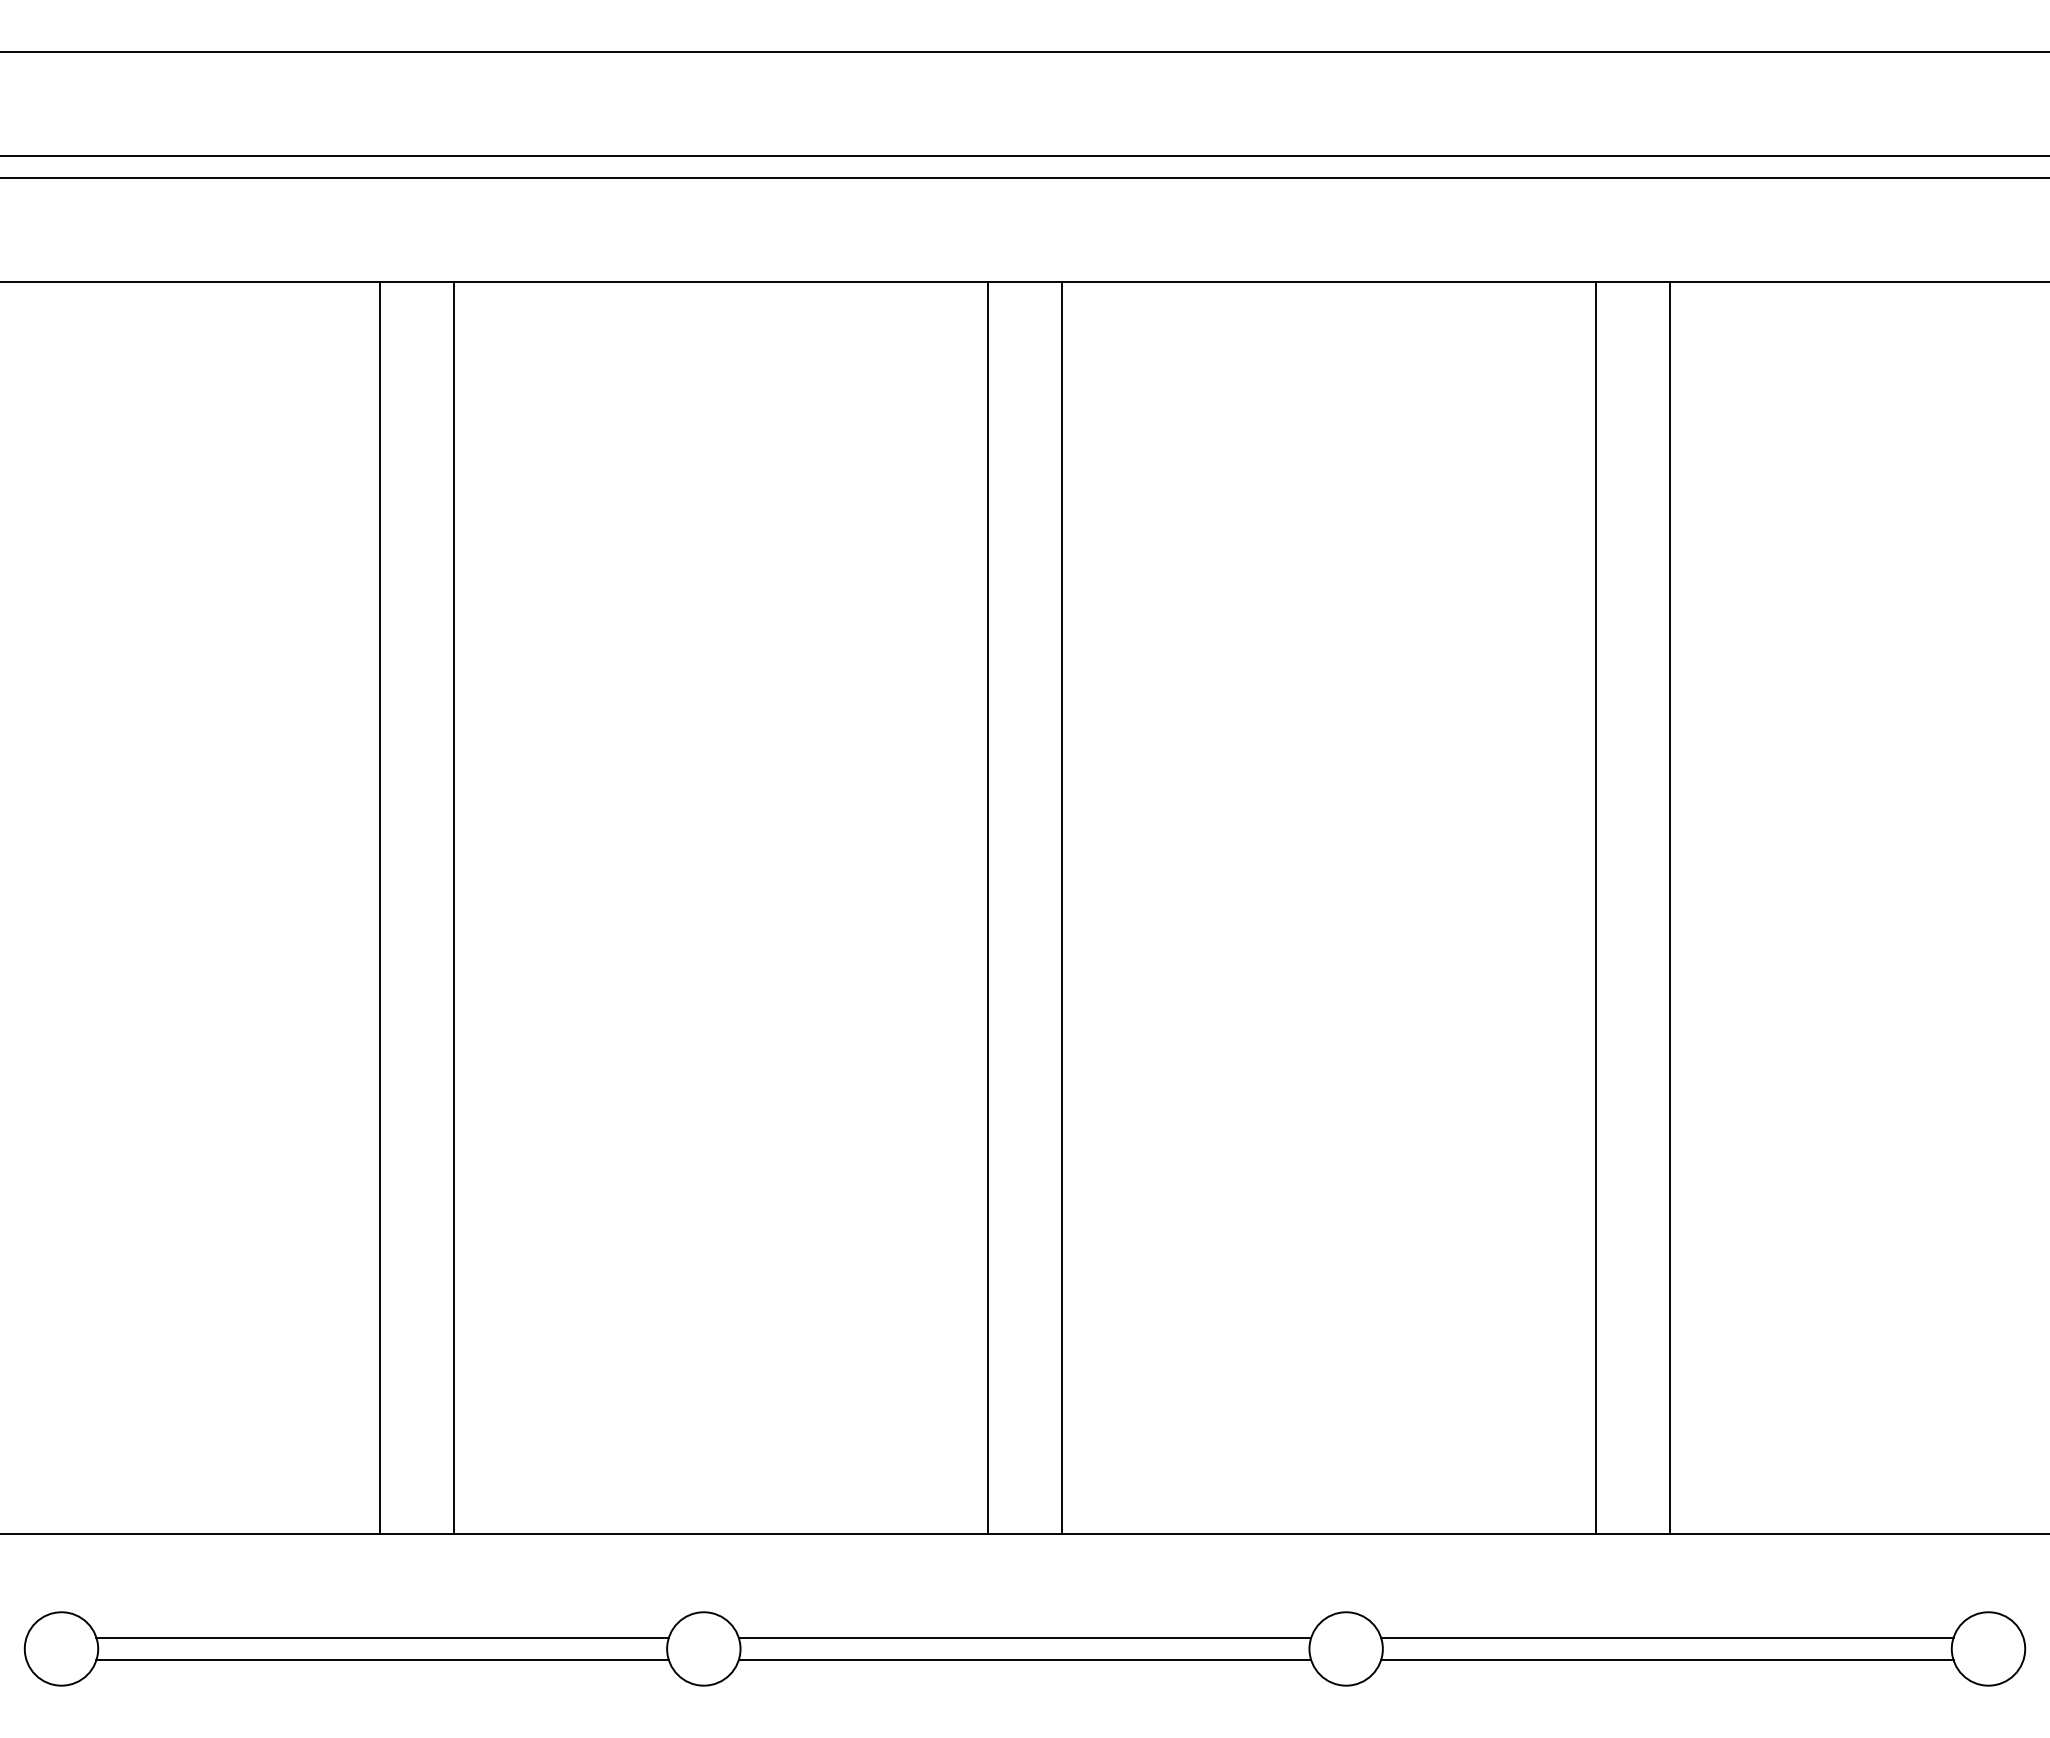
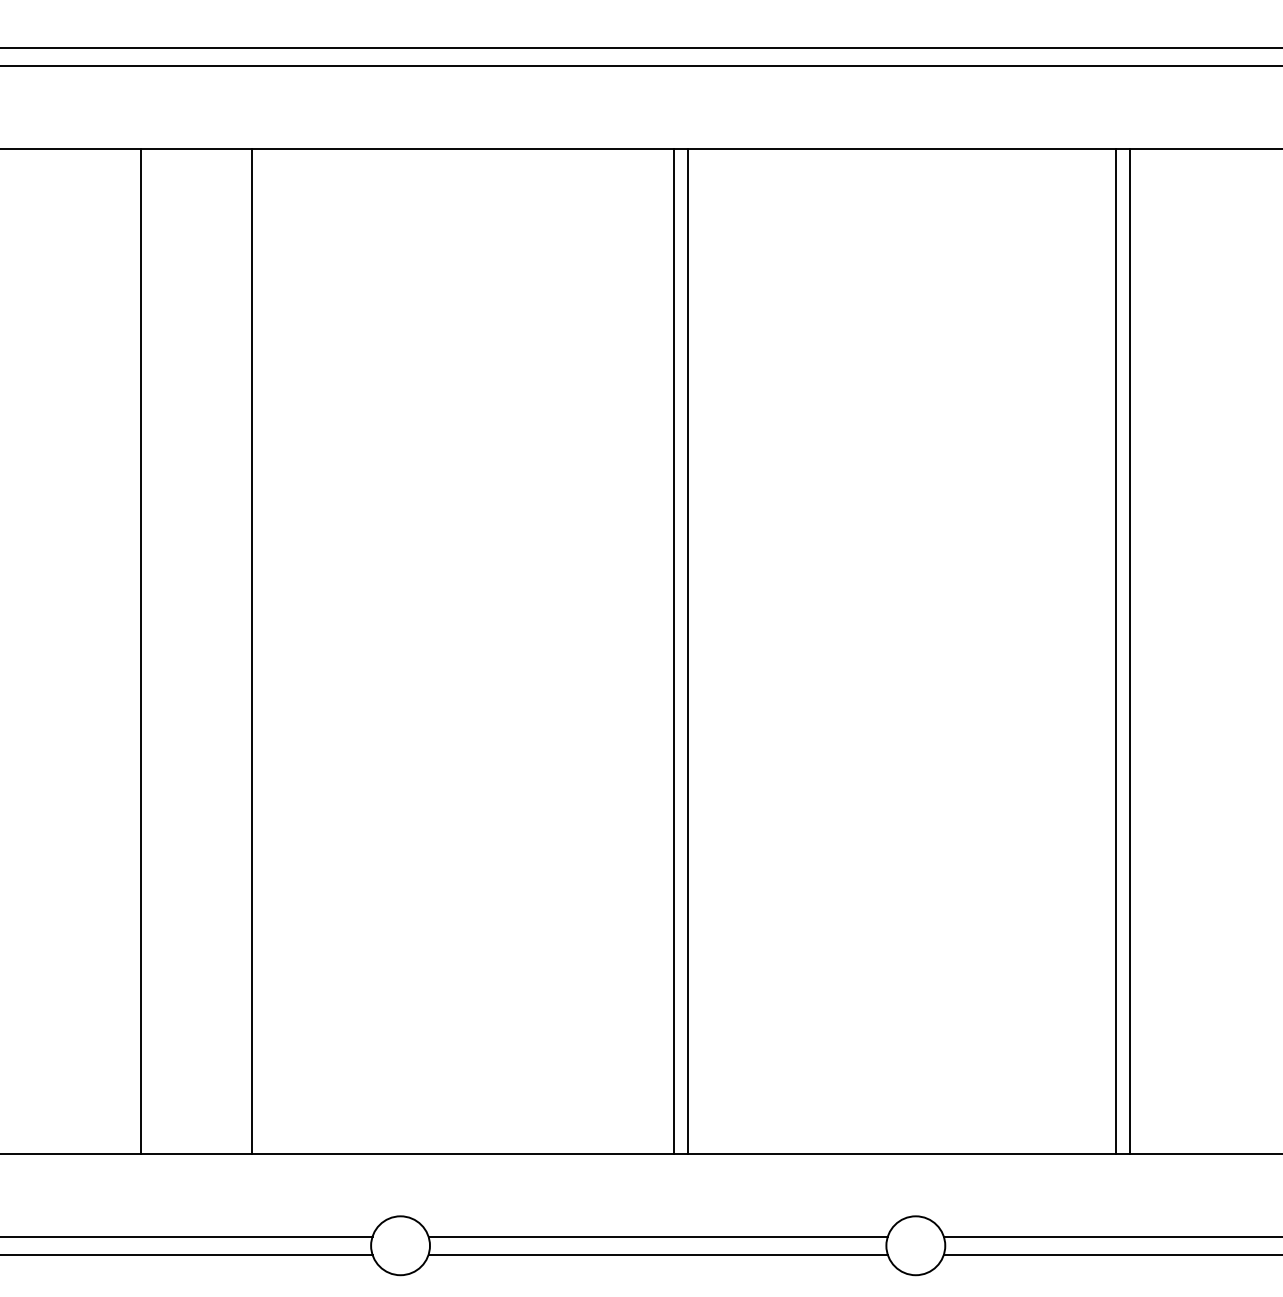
line: (453, 907) -> (251, 650), moved
line: (988, 907) -> (674, 650), moved
line: (1669, 907) -> (1129, 650), moved

